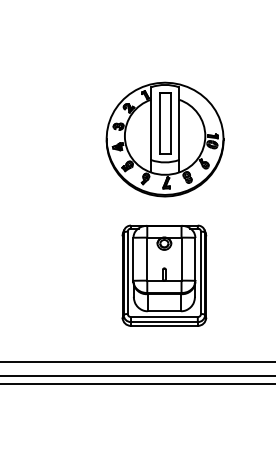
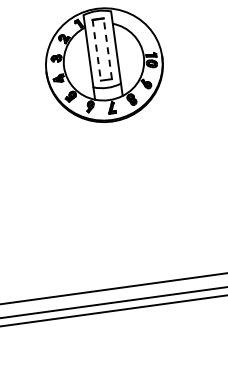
line: (159, 123) -> (96, 50), solid -> dashed
line: (170, 123) -> (107, 48), solid -> dashed
part: (164, 275) -> (122, 199), removed

